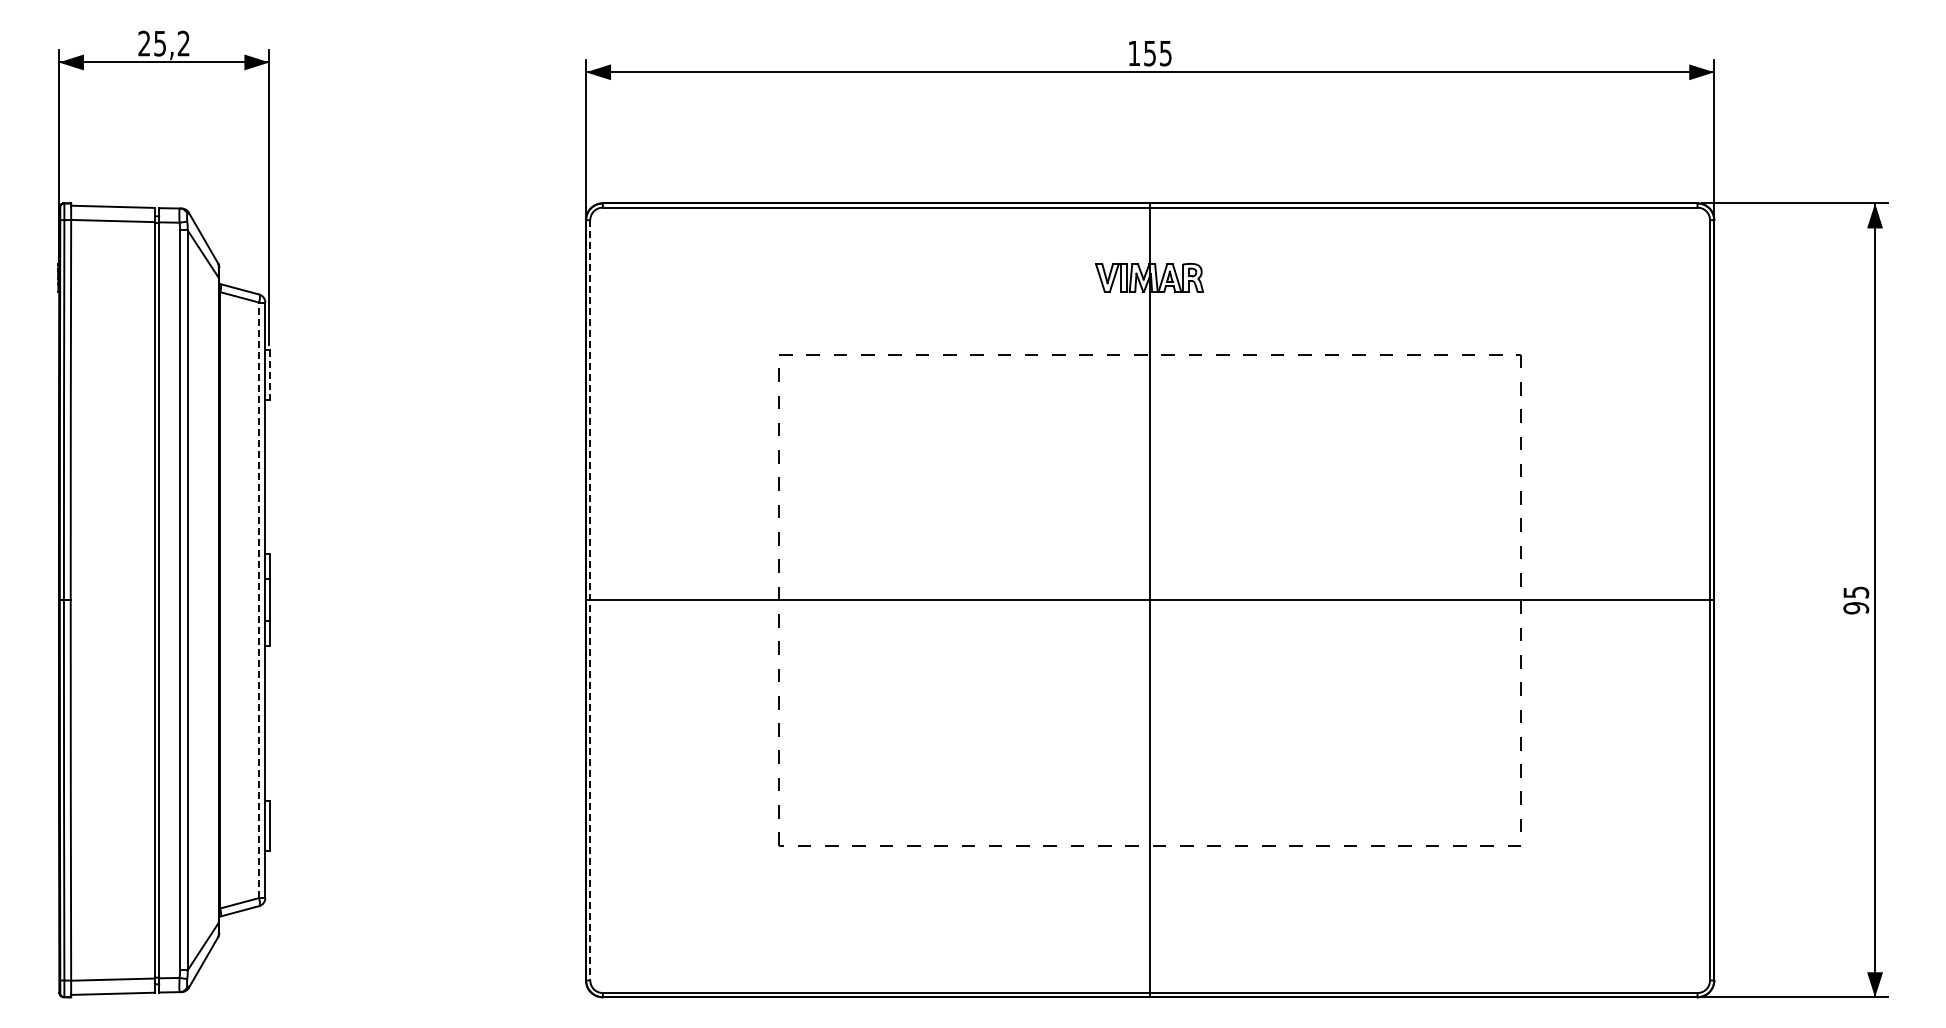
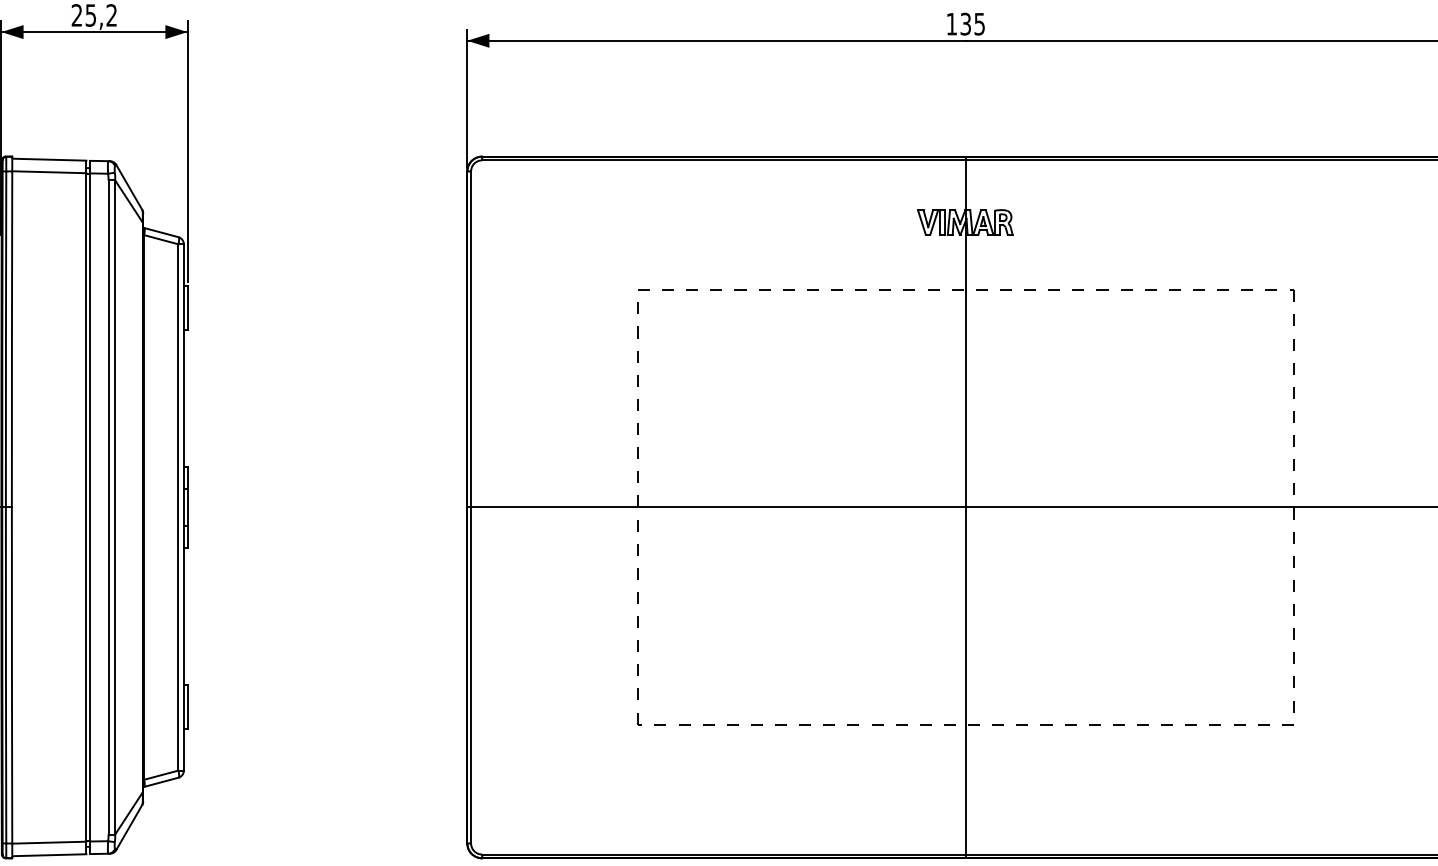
text: (1149, 52) -> (965, 23), 155 -> 135
line: (269, 375) -> (187, 308), dashed -> solid
line: (259, 600) -> (178, 507), dashed -> solid
line: (590, 600) -> (471, 507), dashed -> solid

